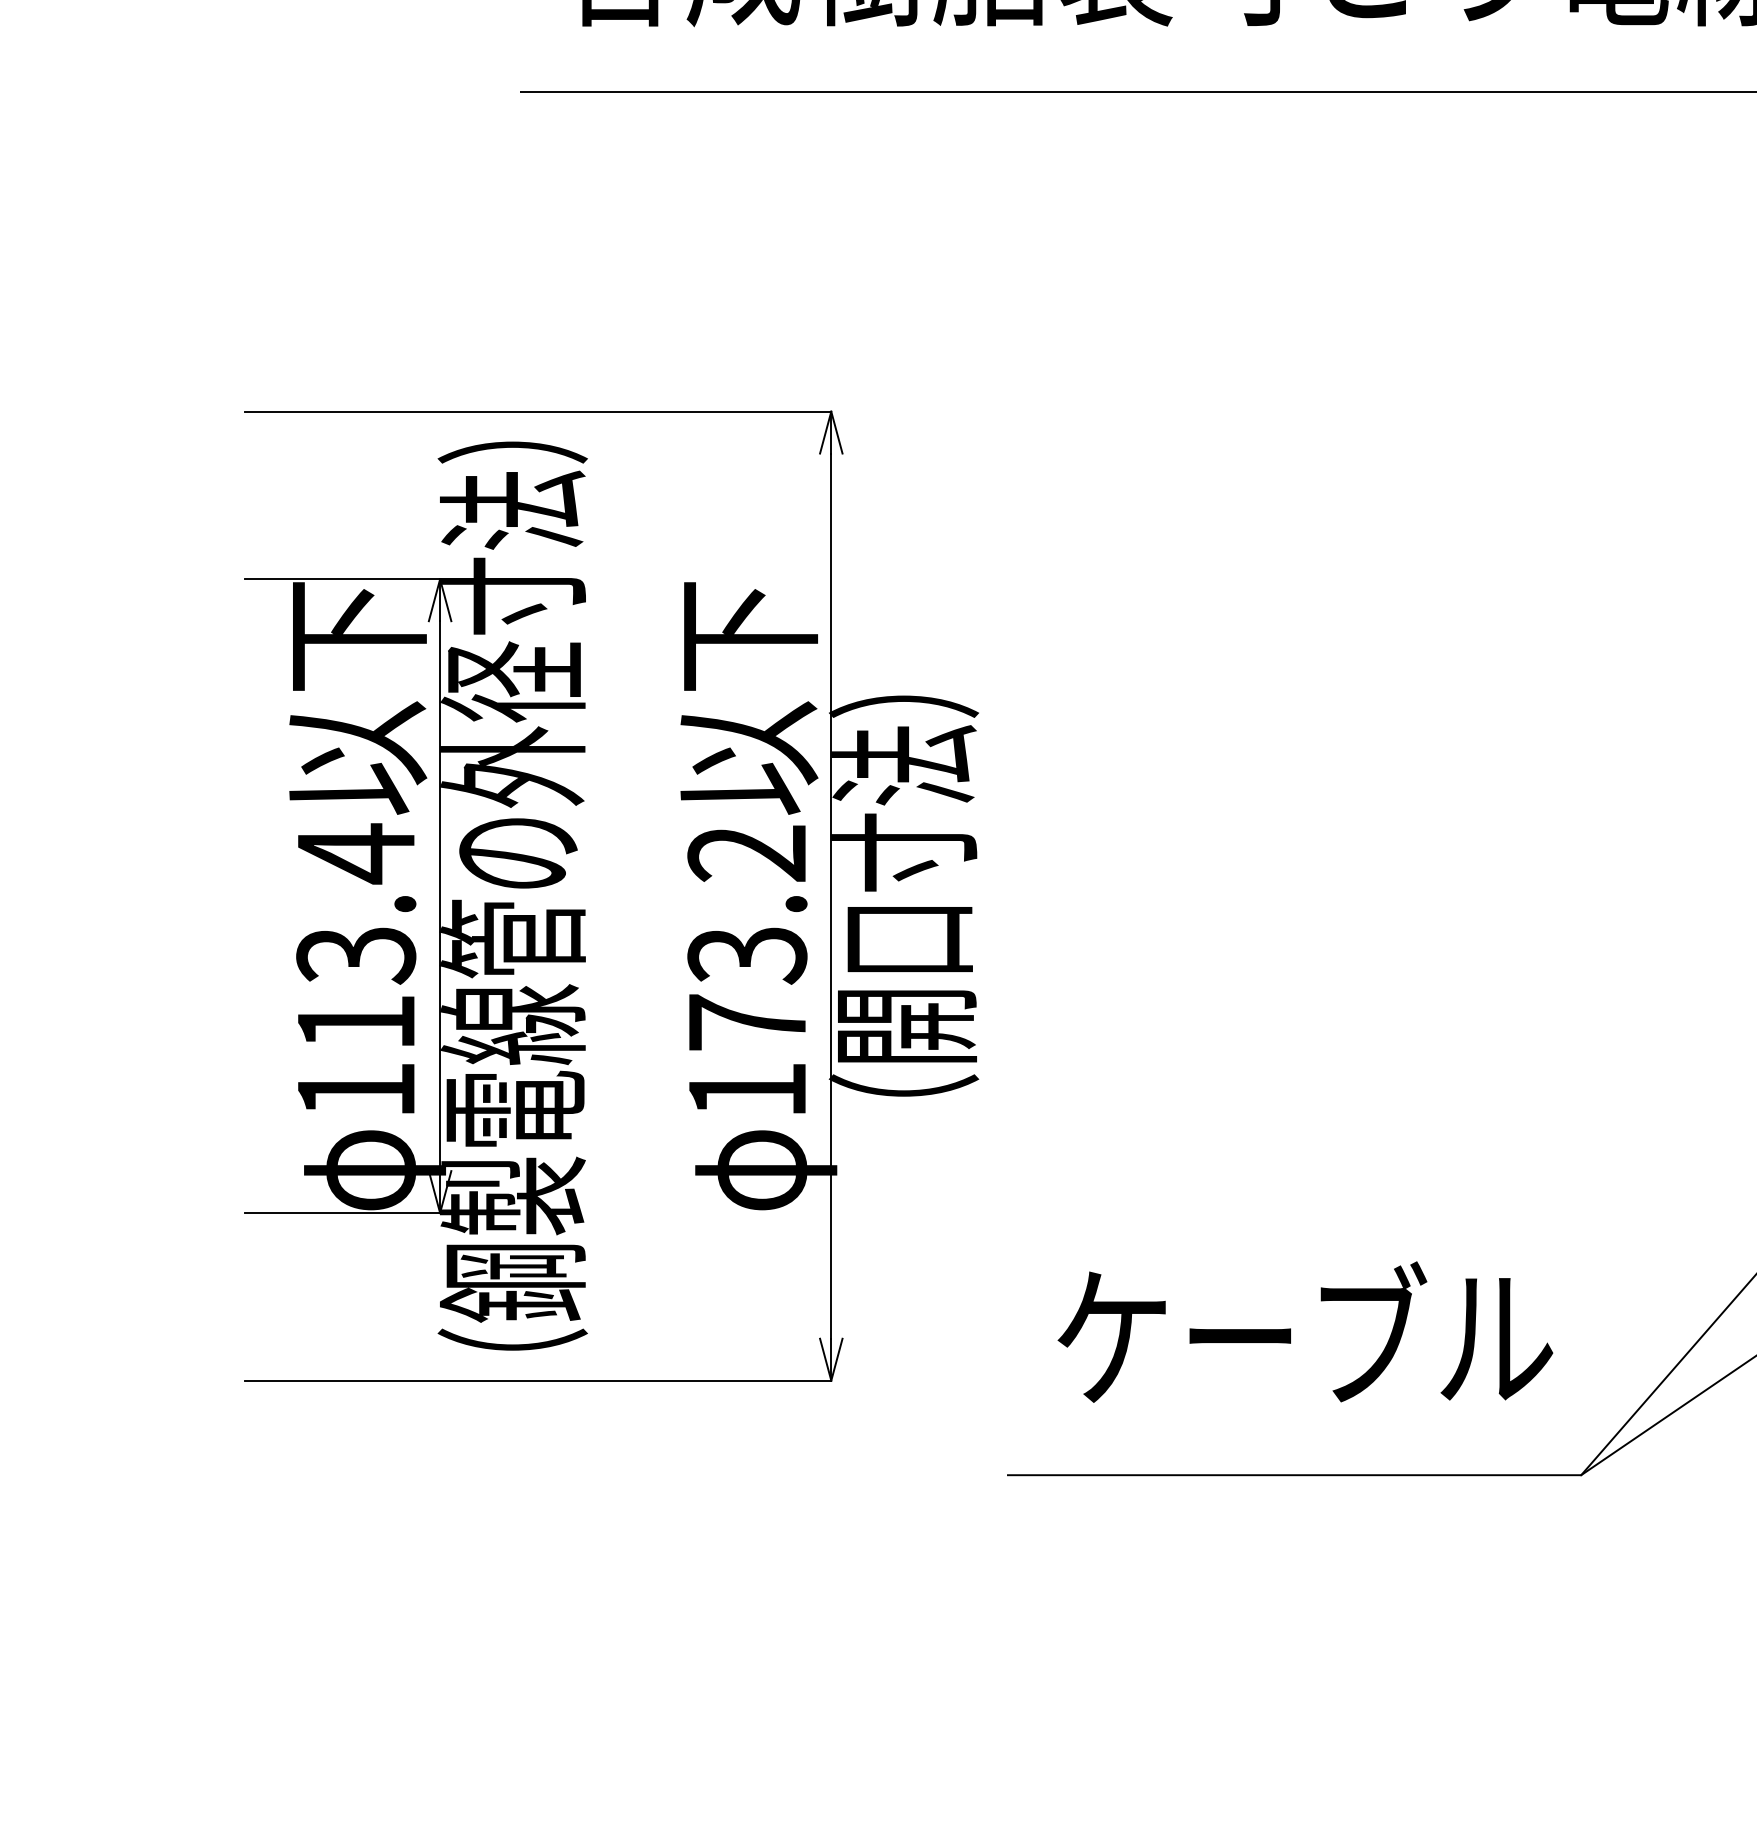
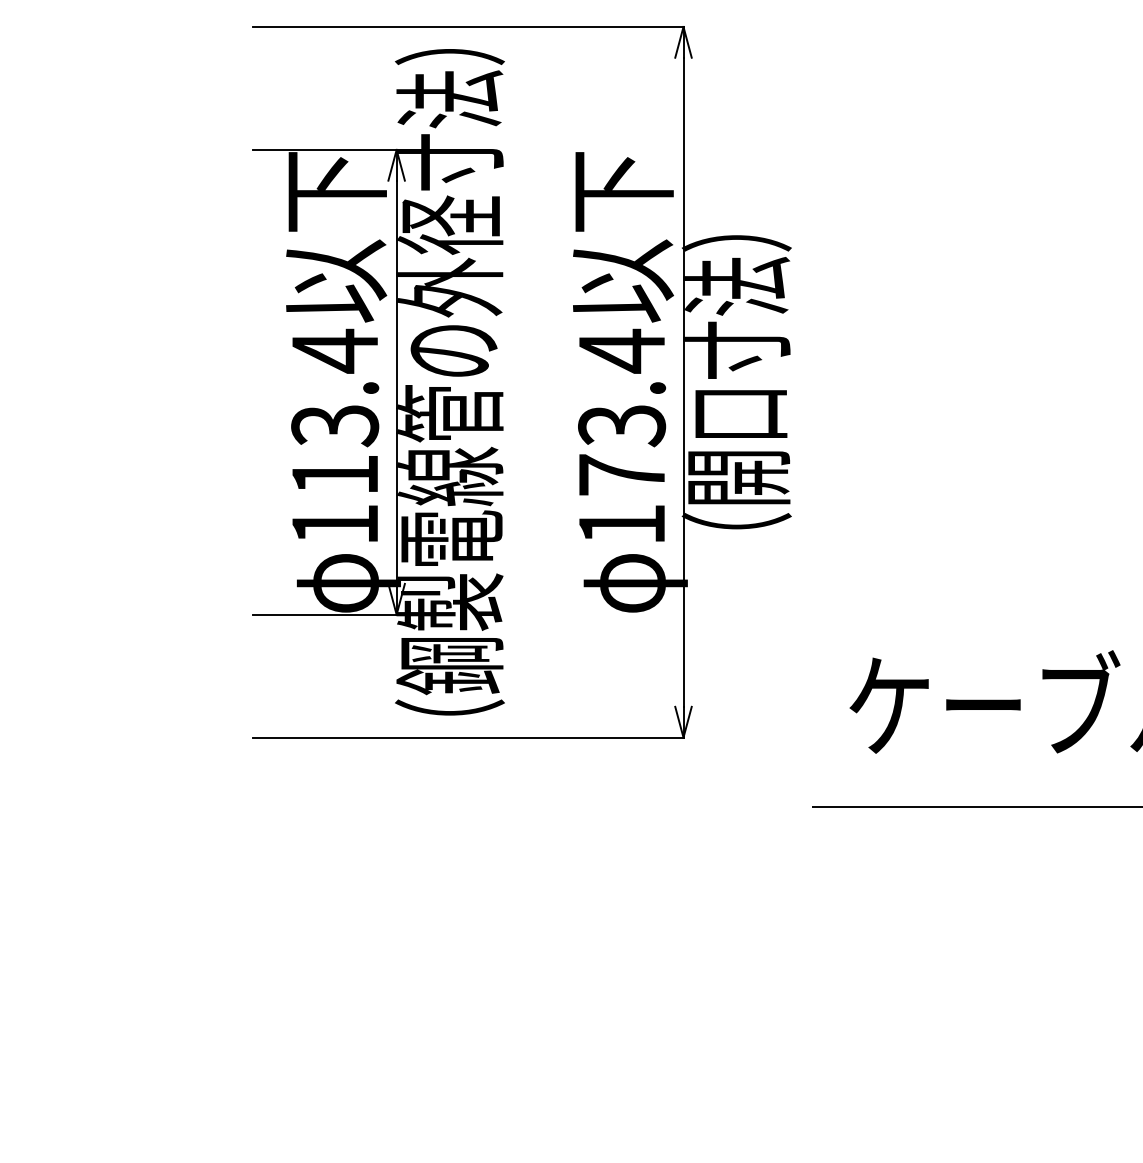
text: (746, 853) -> (621, 351), 173.2 -> 173.4

